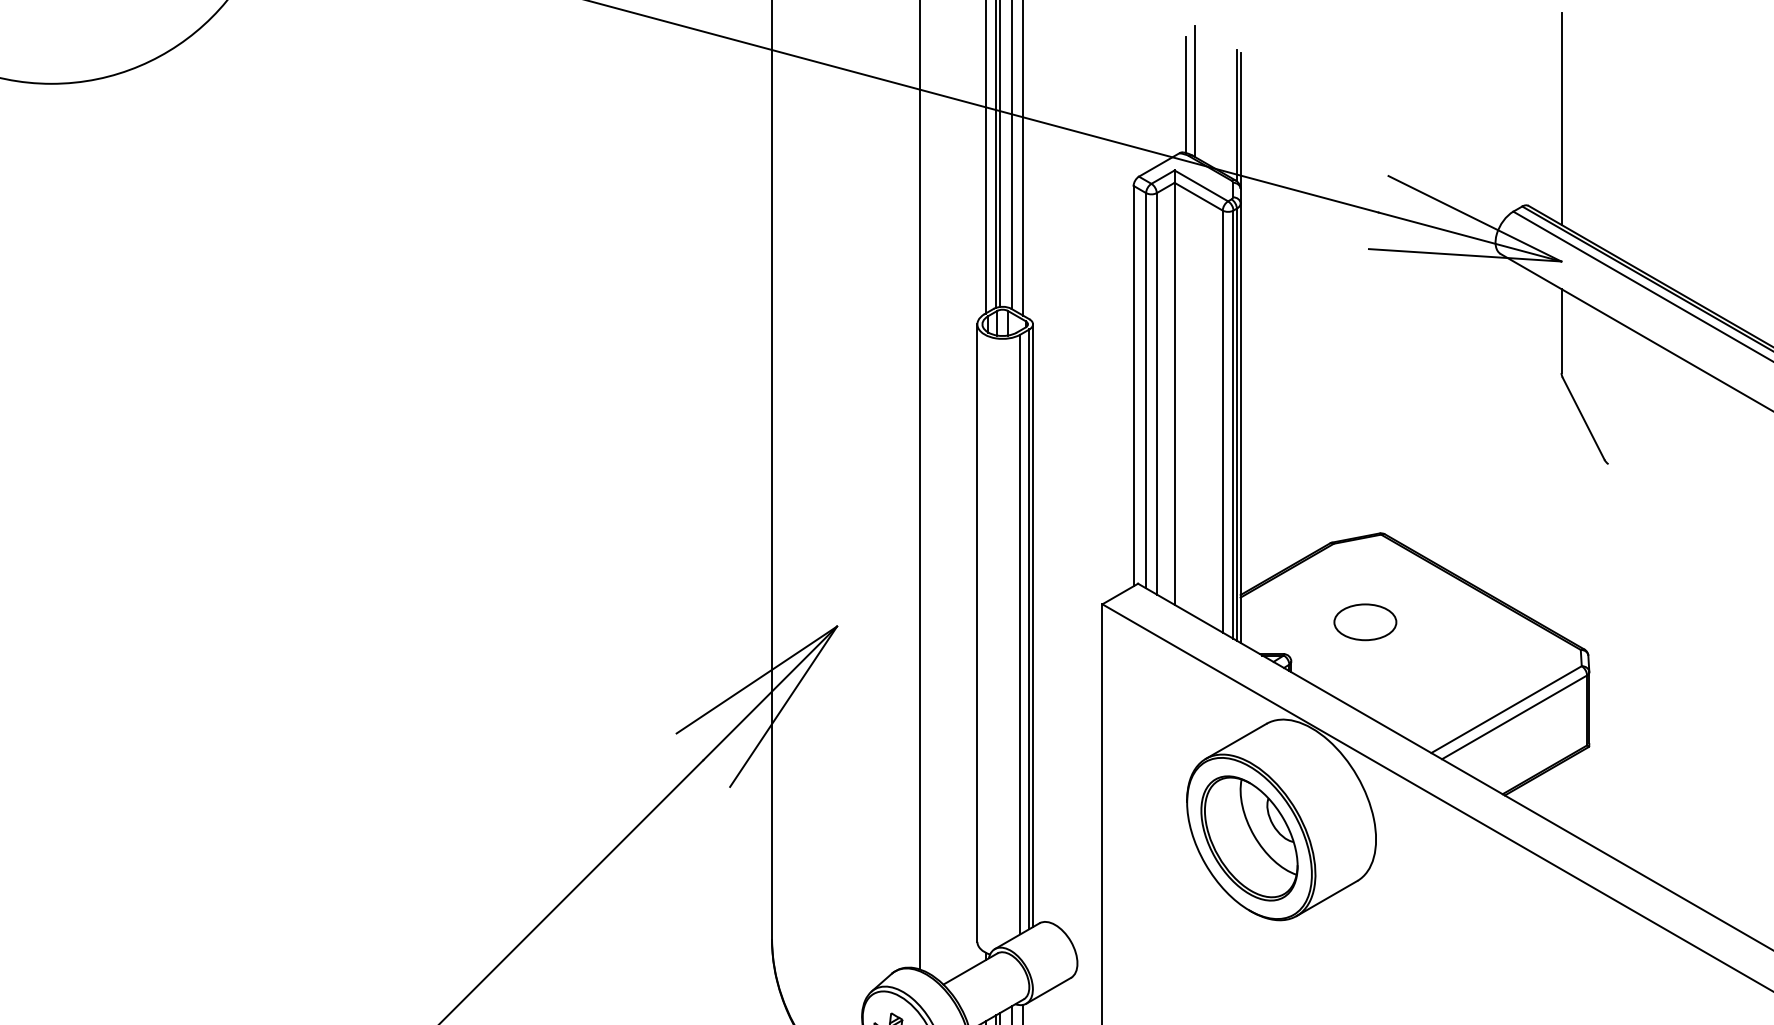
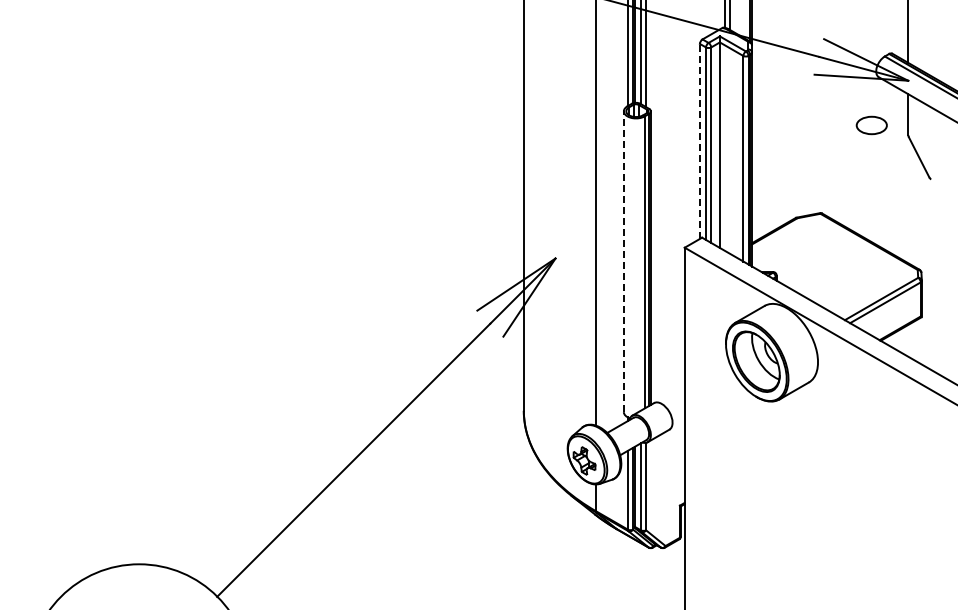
line: (1132, 386) -> (699, 141), solid -> dashed
part: (1364, 622) -> (871, 125), moved
line: (976, 632) -> (623, 261), solid -> dashed

